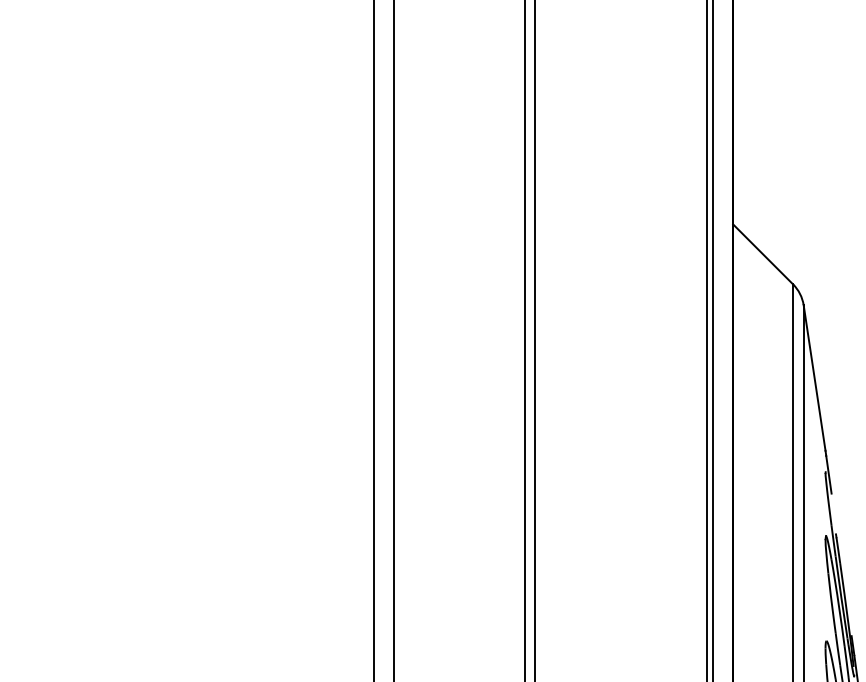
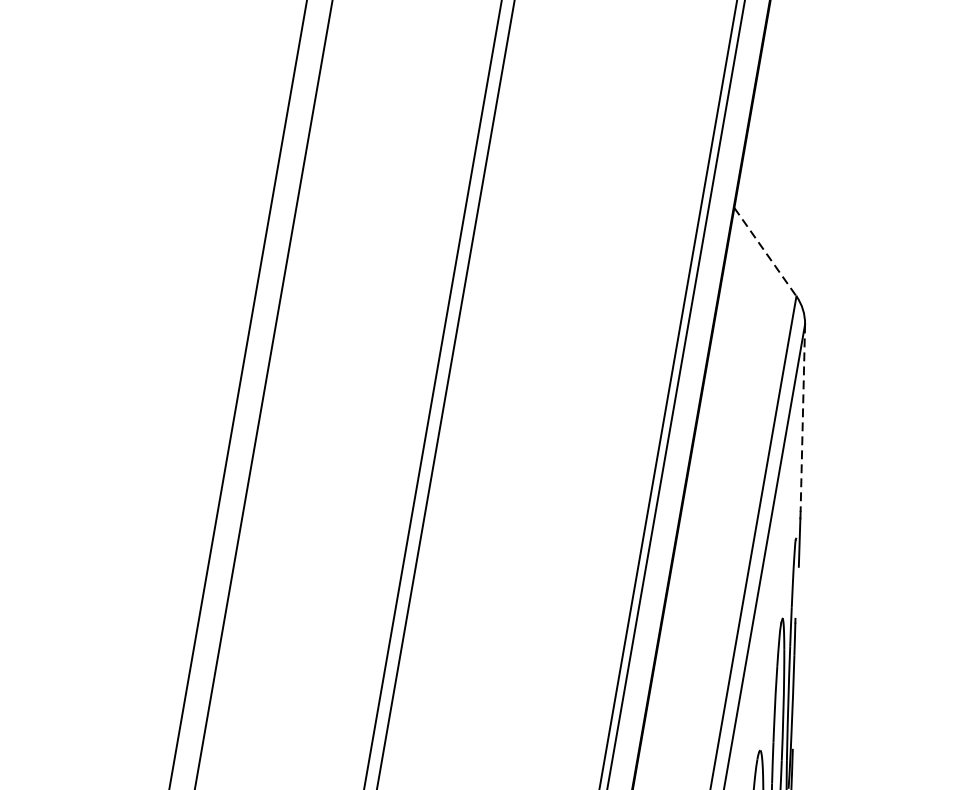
line: (763, 254) -> (765, 252), solid -> dashed
line: (814, 377) -> (802, 417), solid -> dashed

